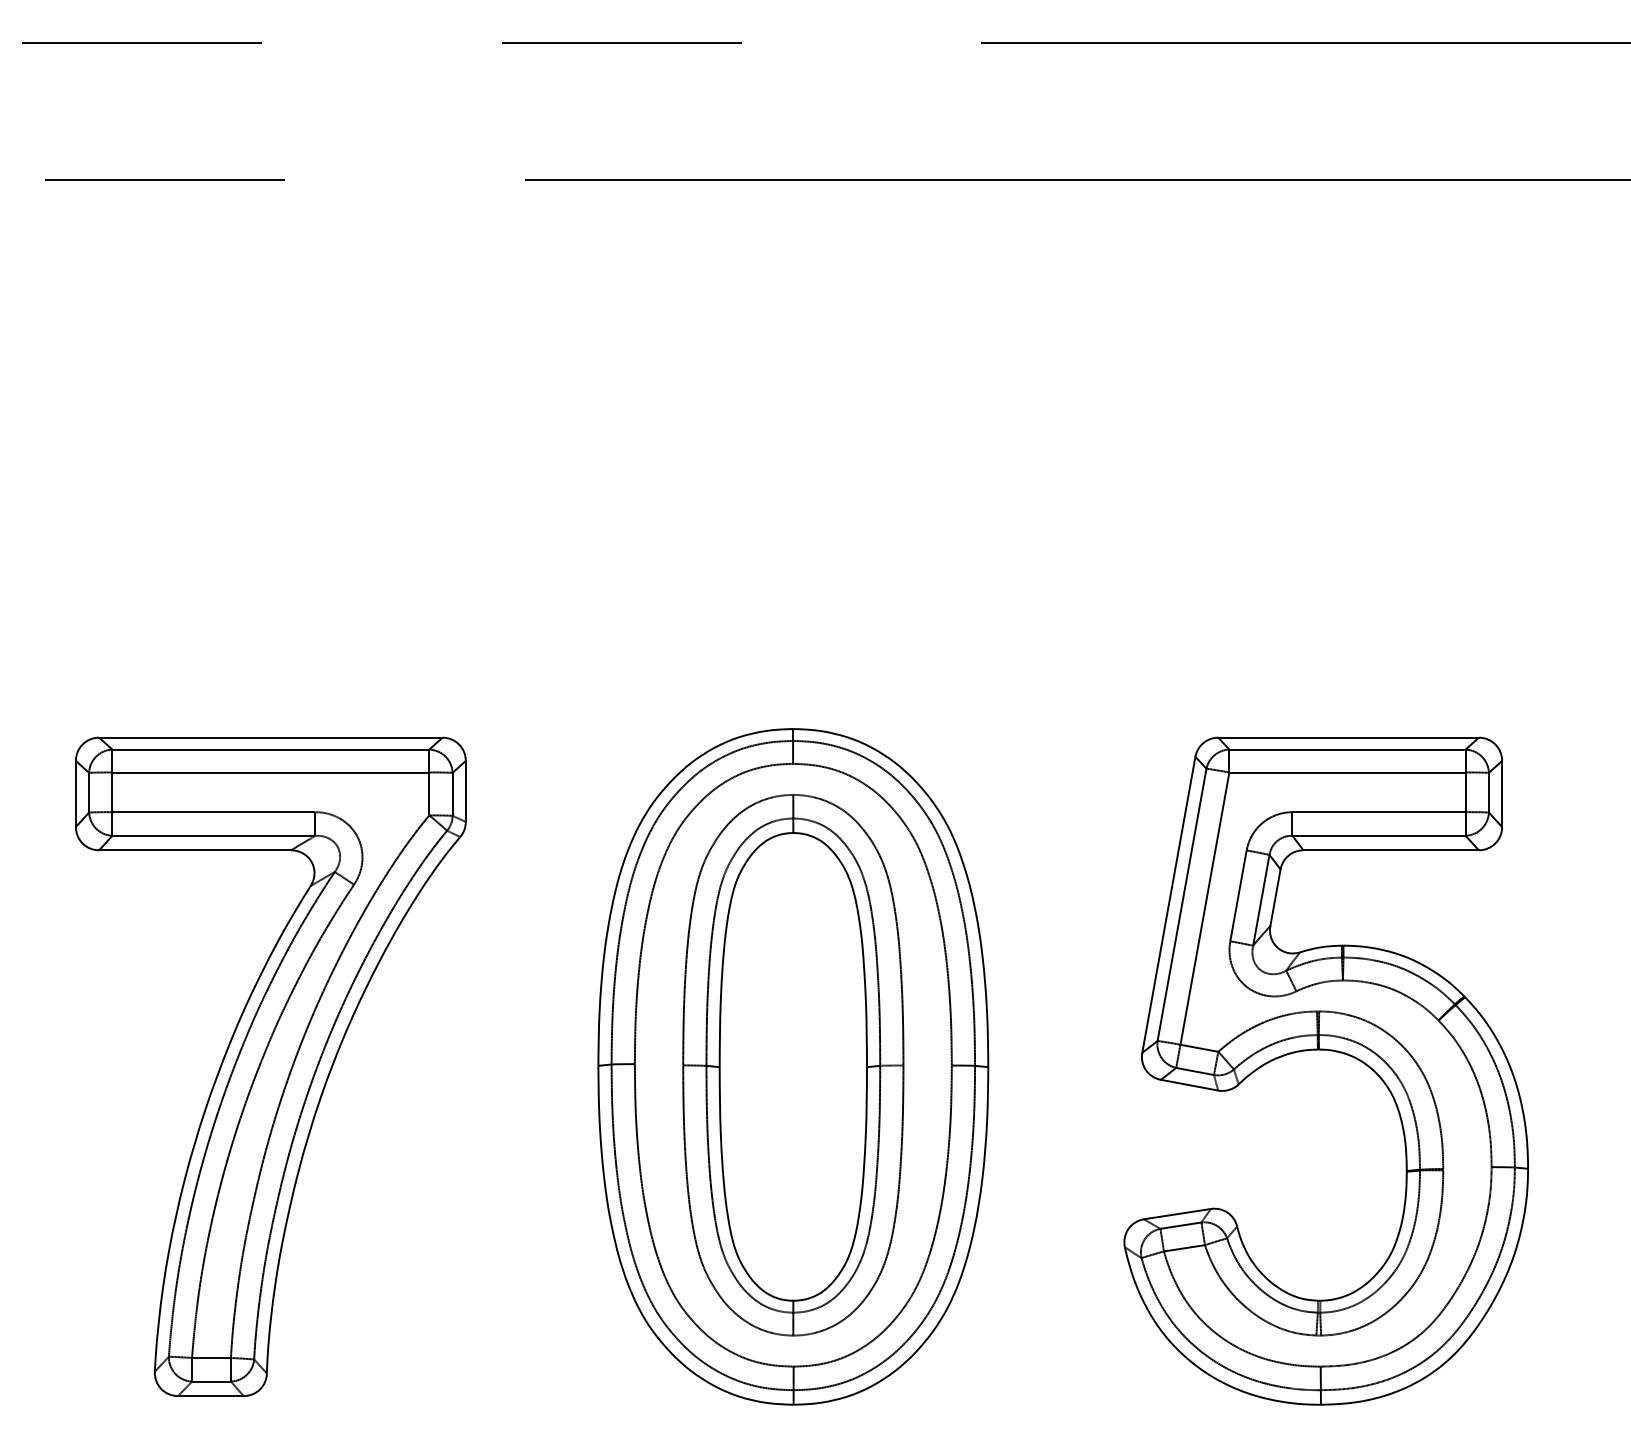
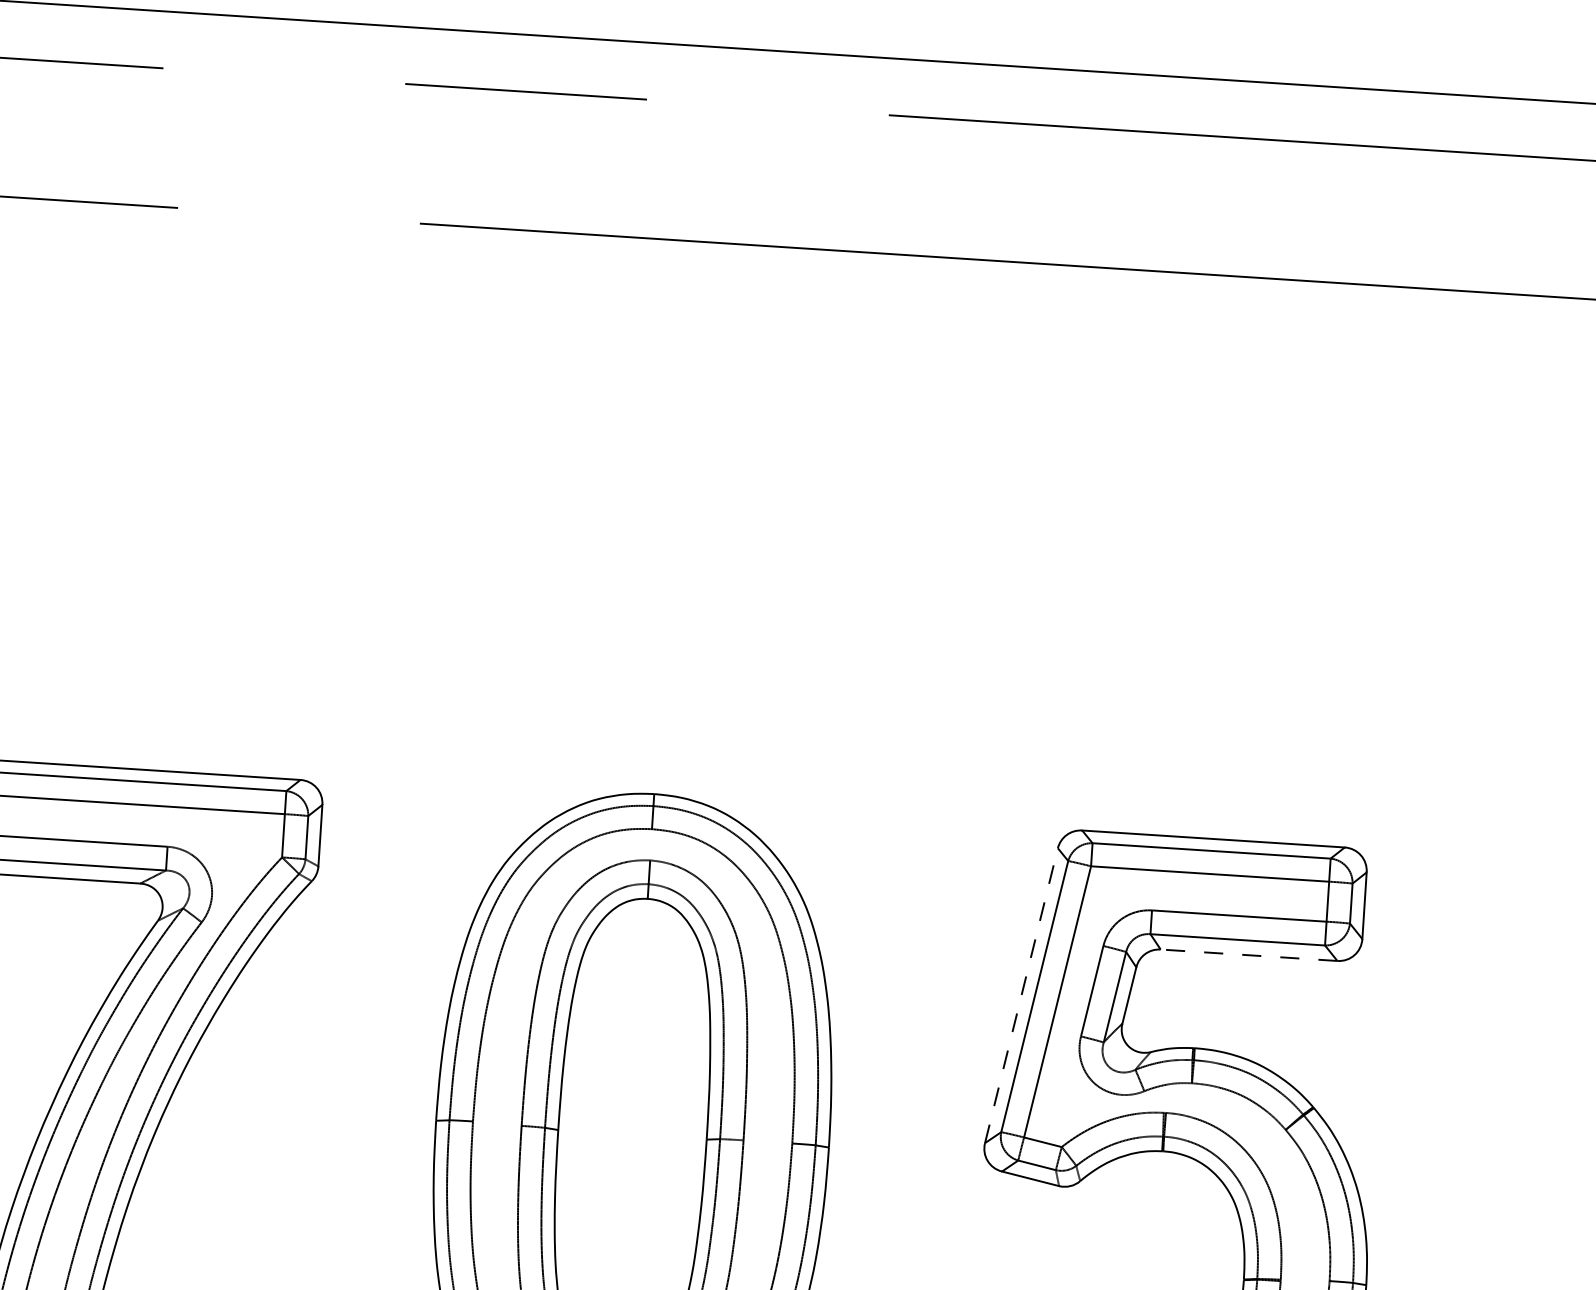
line: (1391, 850) -> (1249, 955), solid -> dashed
line: (1168, 904) -> (1021, 995), solid -> dashed

